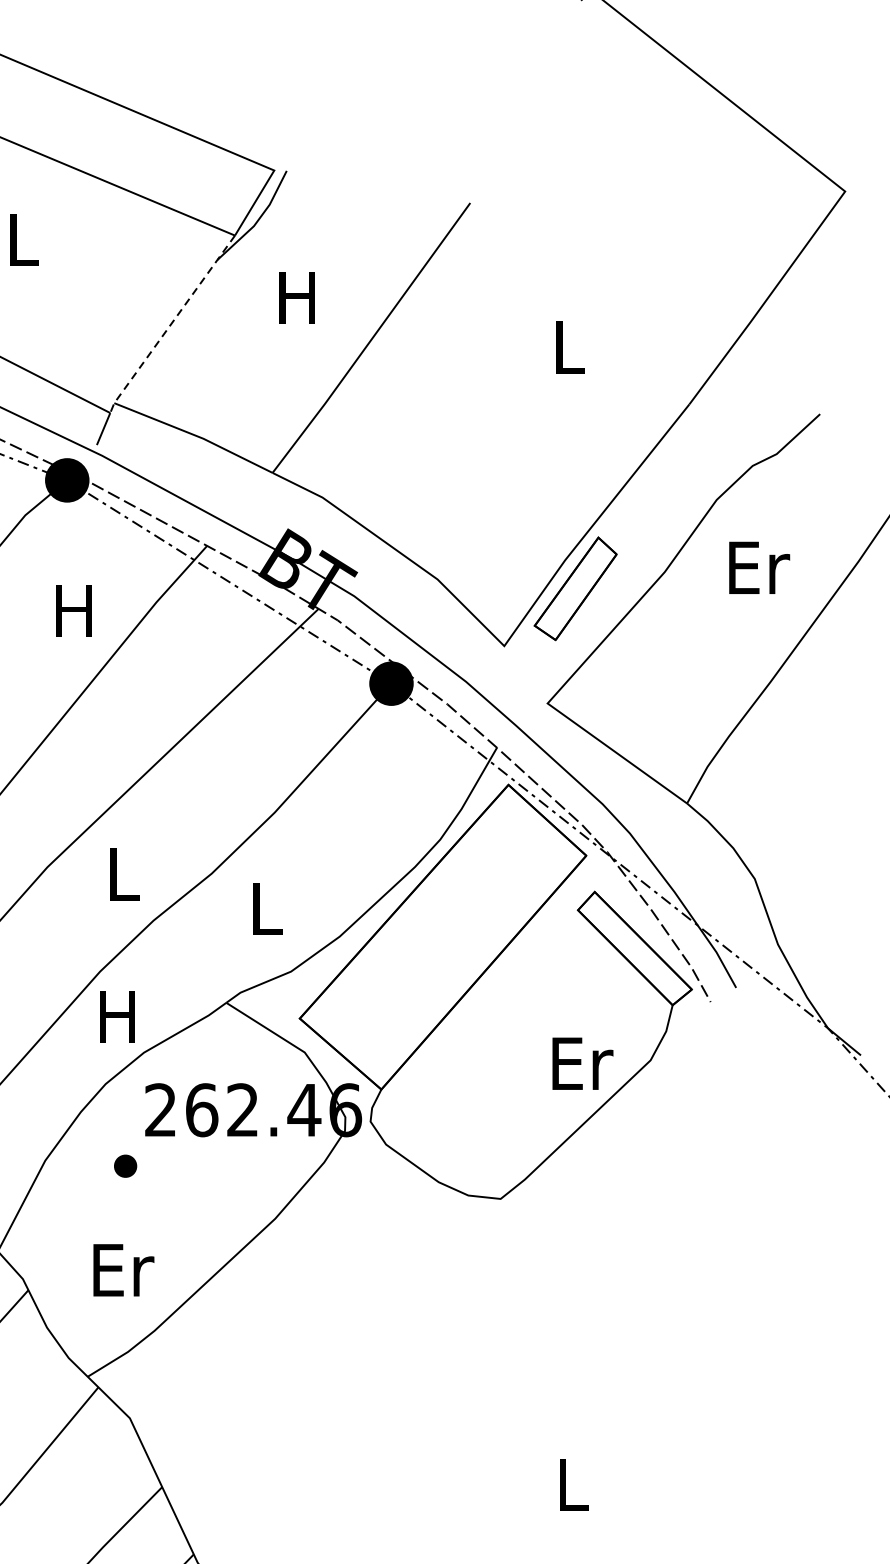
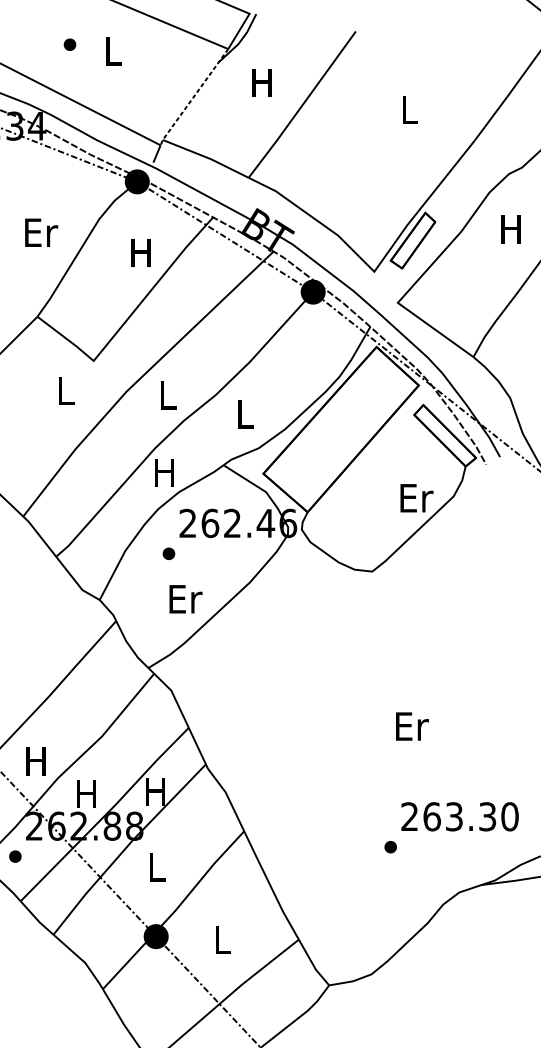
text: (759, 568) -> (512, 229), Er -> H
text: (122, 1270) -> (185, 599), moved
text: (574, 1484) -> (412, 726), L -> Er

